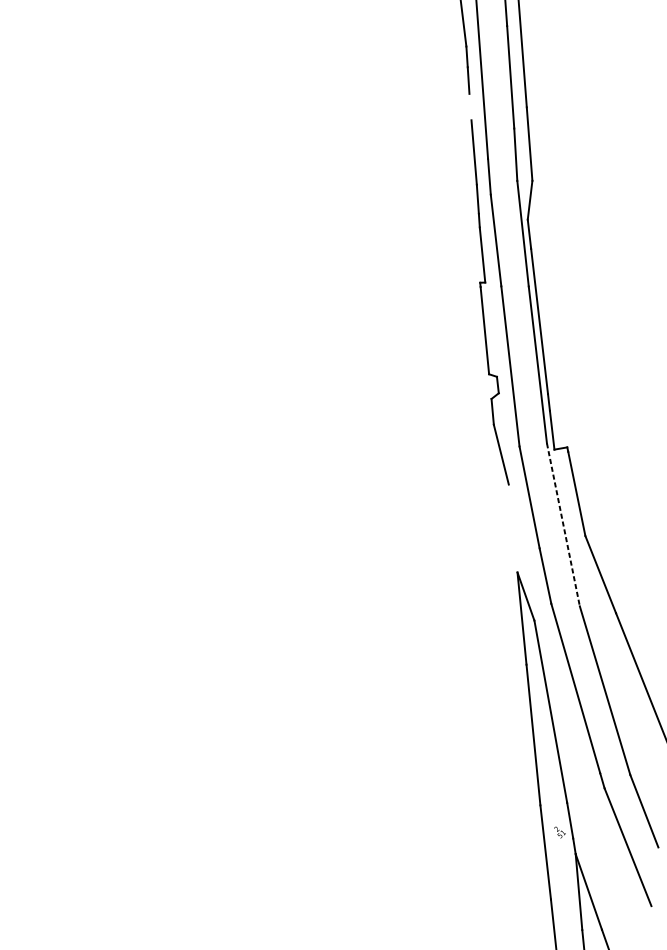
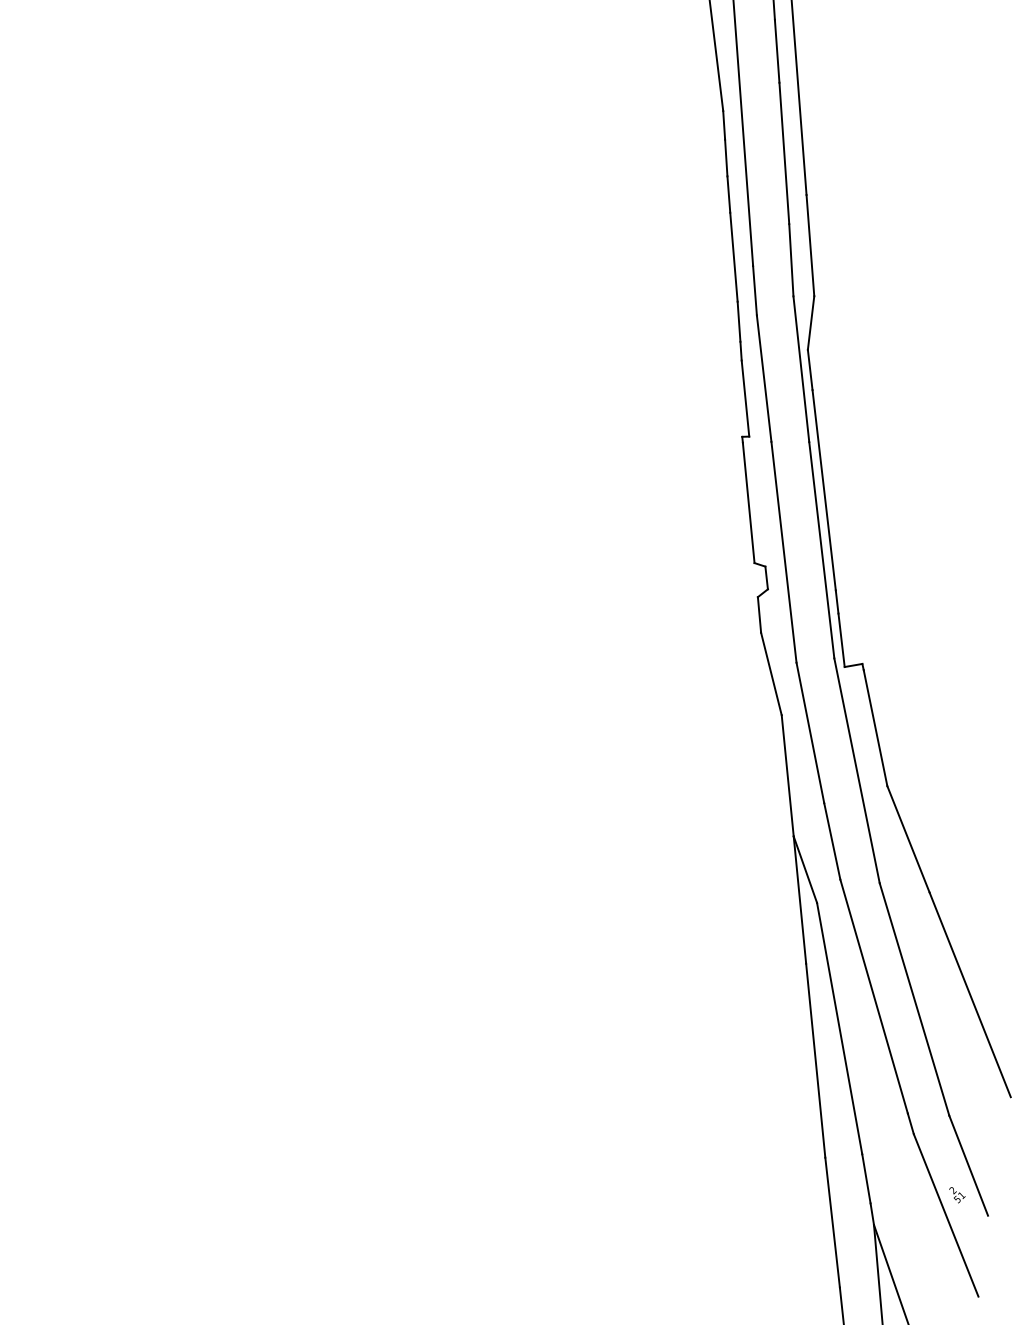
line: (470, 107) -> (728, 194), added
line: (563, 524) -> (857, 770), dashed -> solid
line: (512, 528) -> (787, 775), added
text: (560, 832) -> (957, 1195), moved

